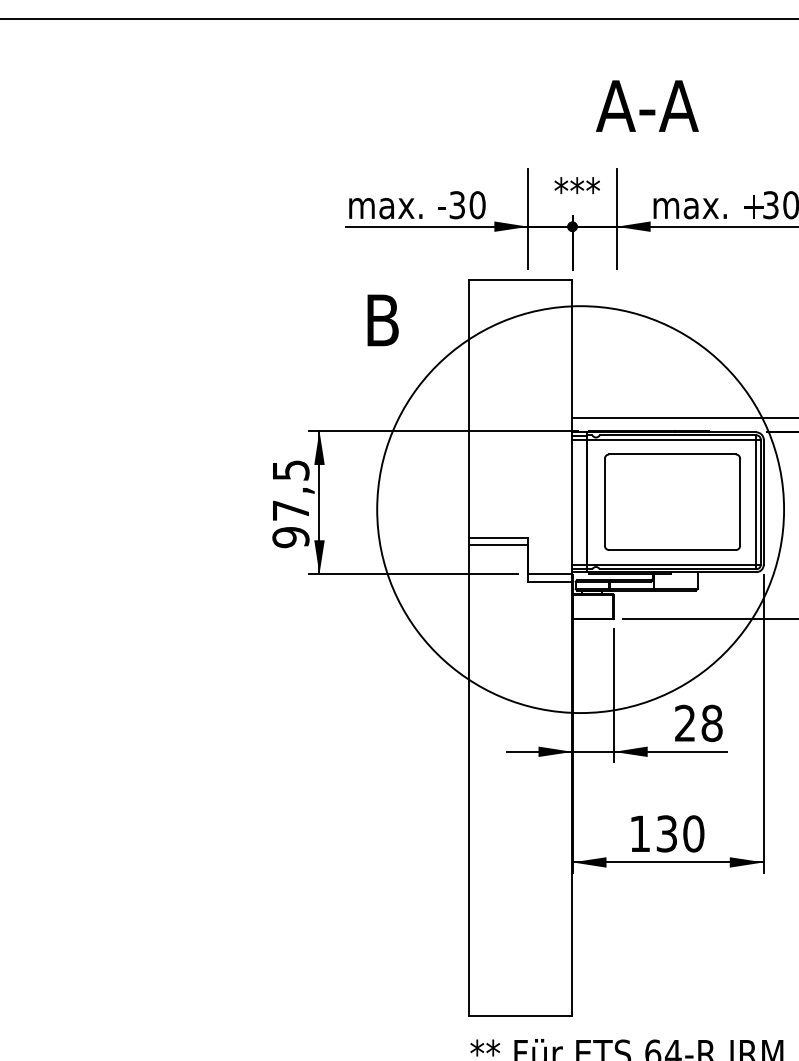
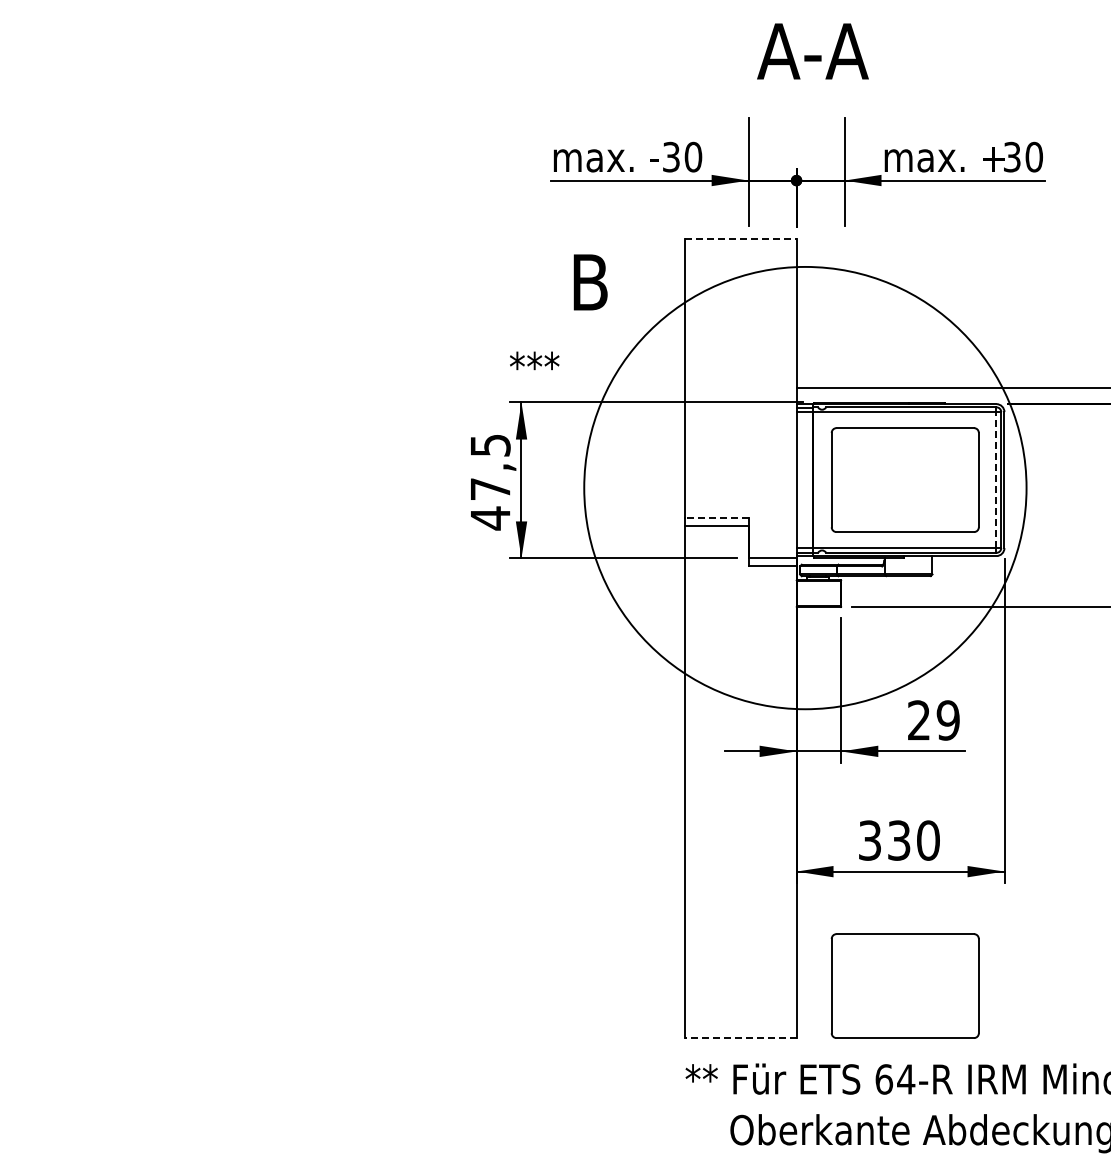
text: (646, 106) -> (812, 51), moved
text: (577, 185) -> (534, 360), moved
line: (520, 280) -> (740, 238), solid -> dashed
line: (756, 502) -> (996, 480), solid -> dashed
text: (290, 537) -> (490, 518), 97,5 -> 47,5
line: (498, 537) -> (716, 518), solid -> dashed
text: (711, 723) -> (947, 720), 28 -> 29
text: (639, 833) -> (869, 840), 130 -> 330
part: (671, 967) -> (904, 985), added
line: (520, 1015) -> (740, 1038), solid -> dashed

